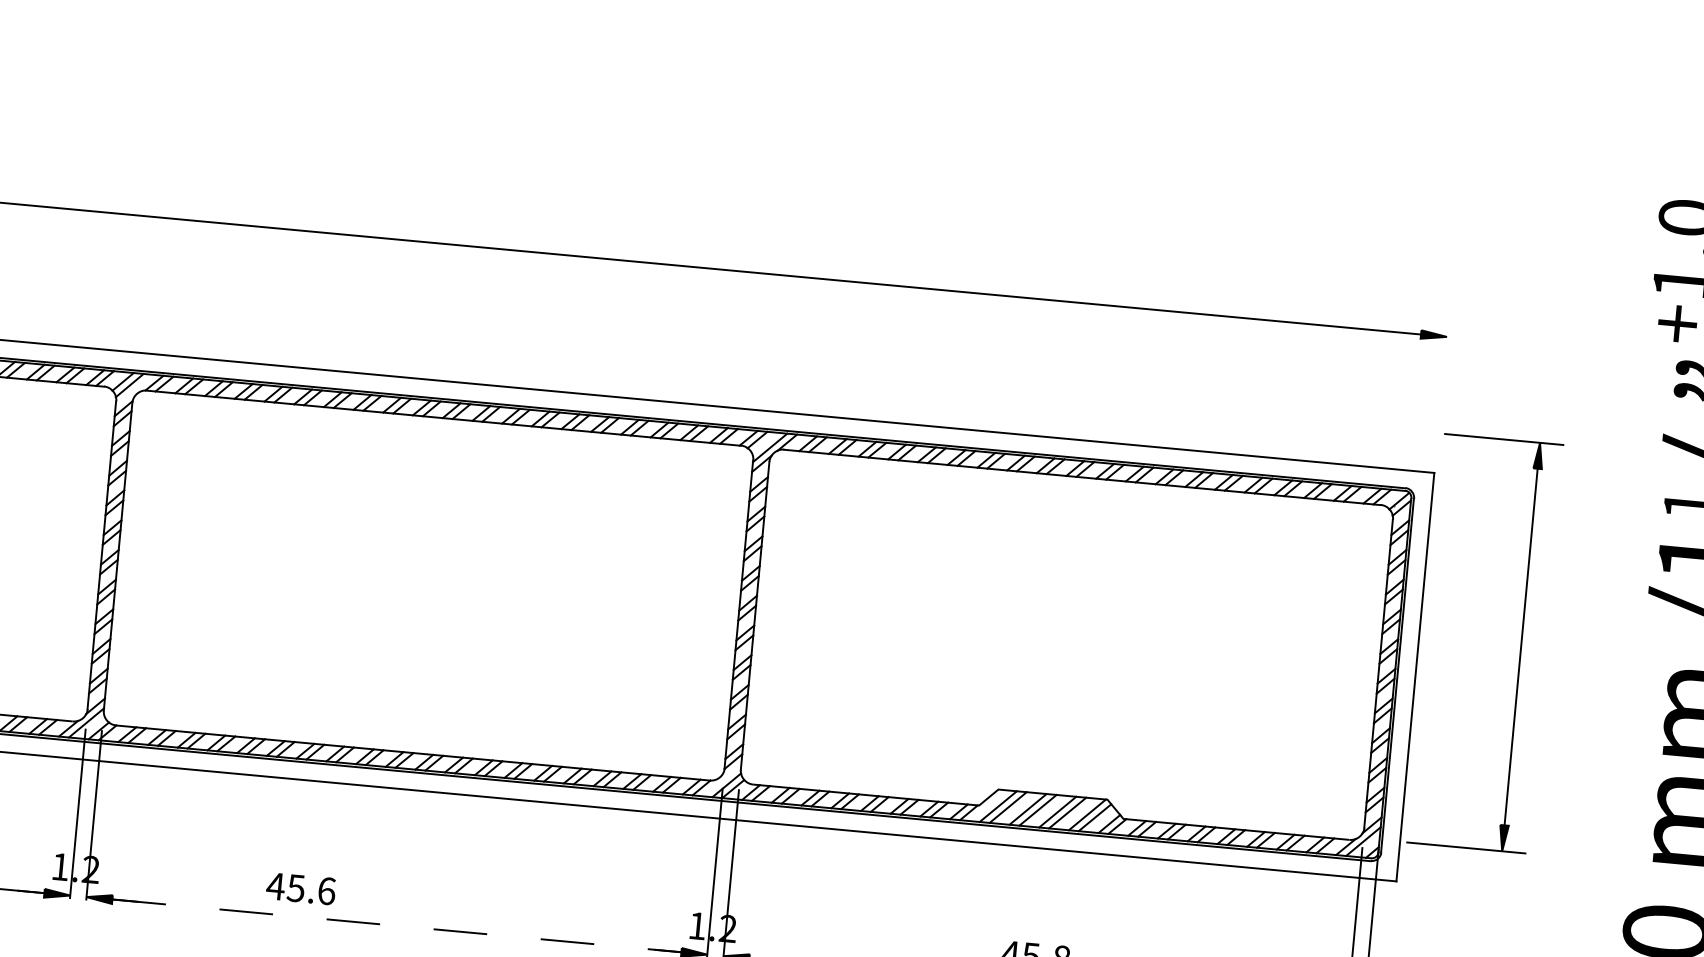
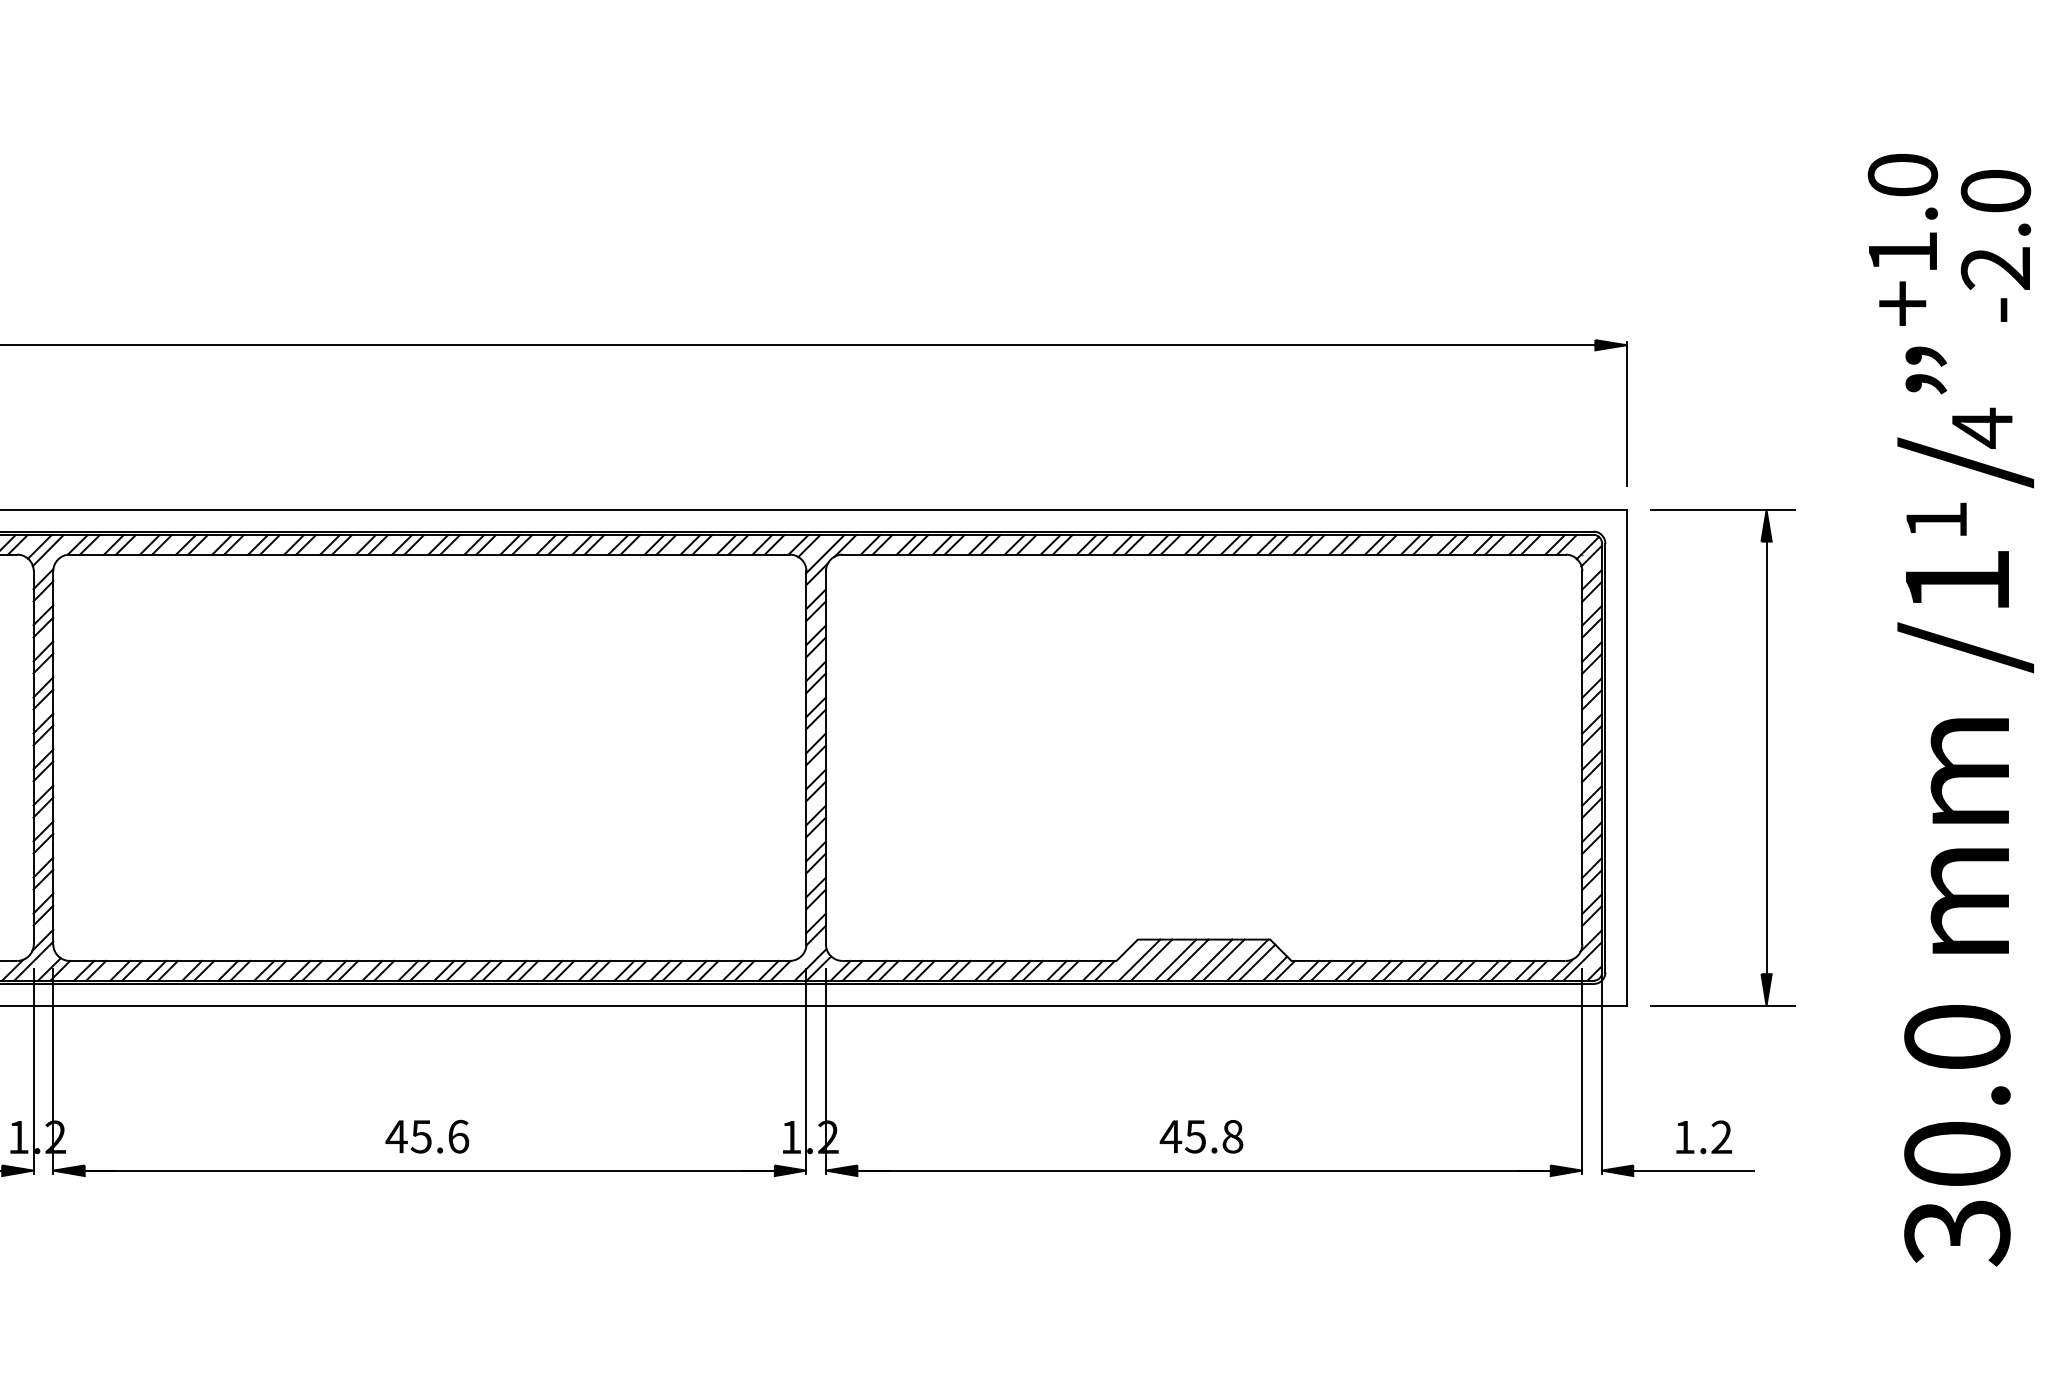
line: (1441, 393) -> (1626, 413), added
part: (1521, 646) -> (1766, 757), moved
text: (301, 888) -> (427, 1136), moved
line: (397, 925) -> (430, 1170), dashed -> solid

